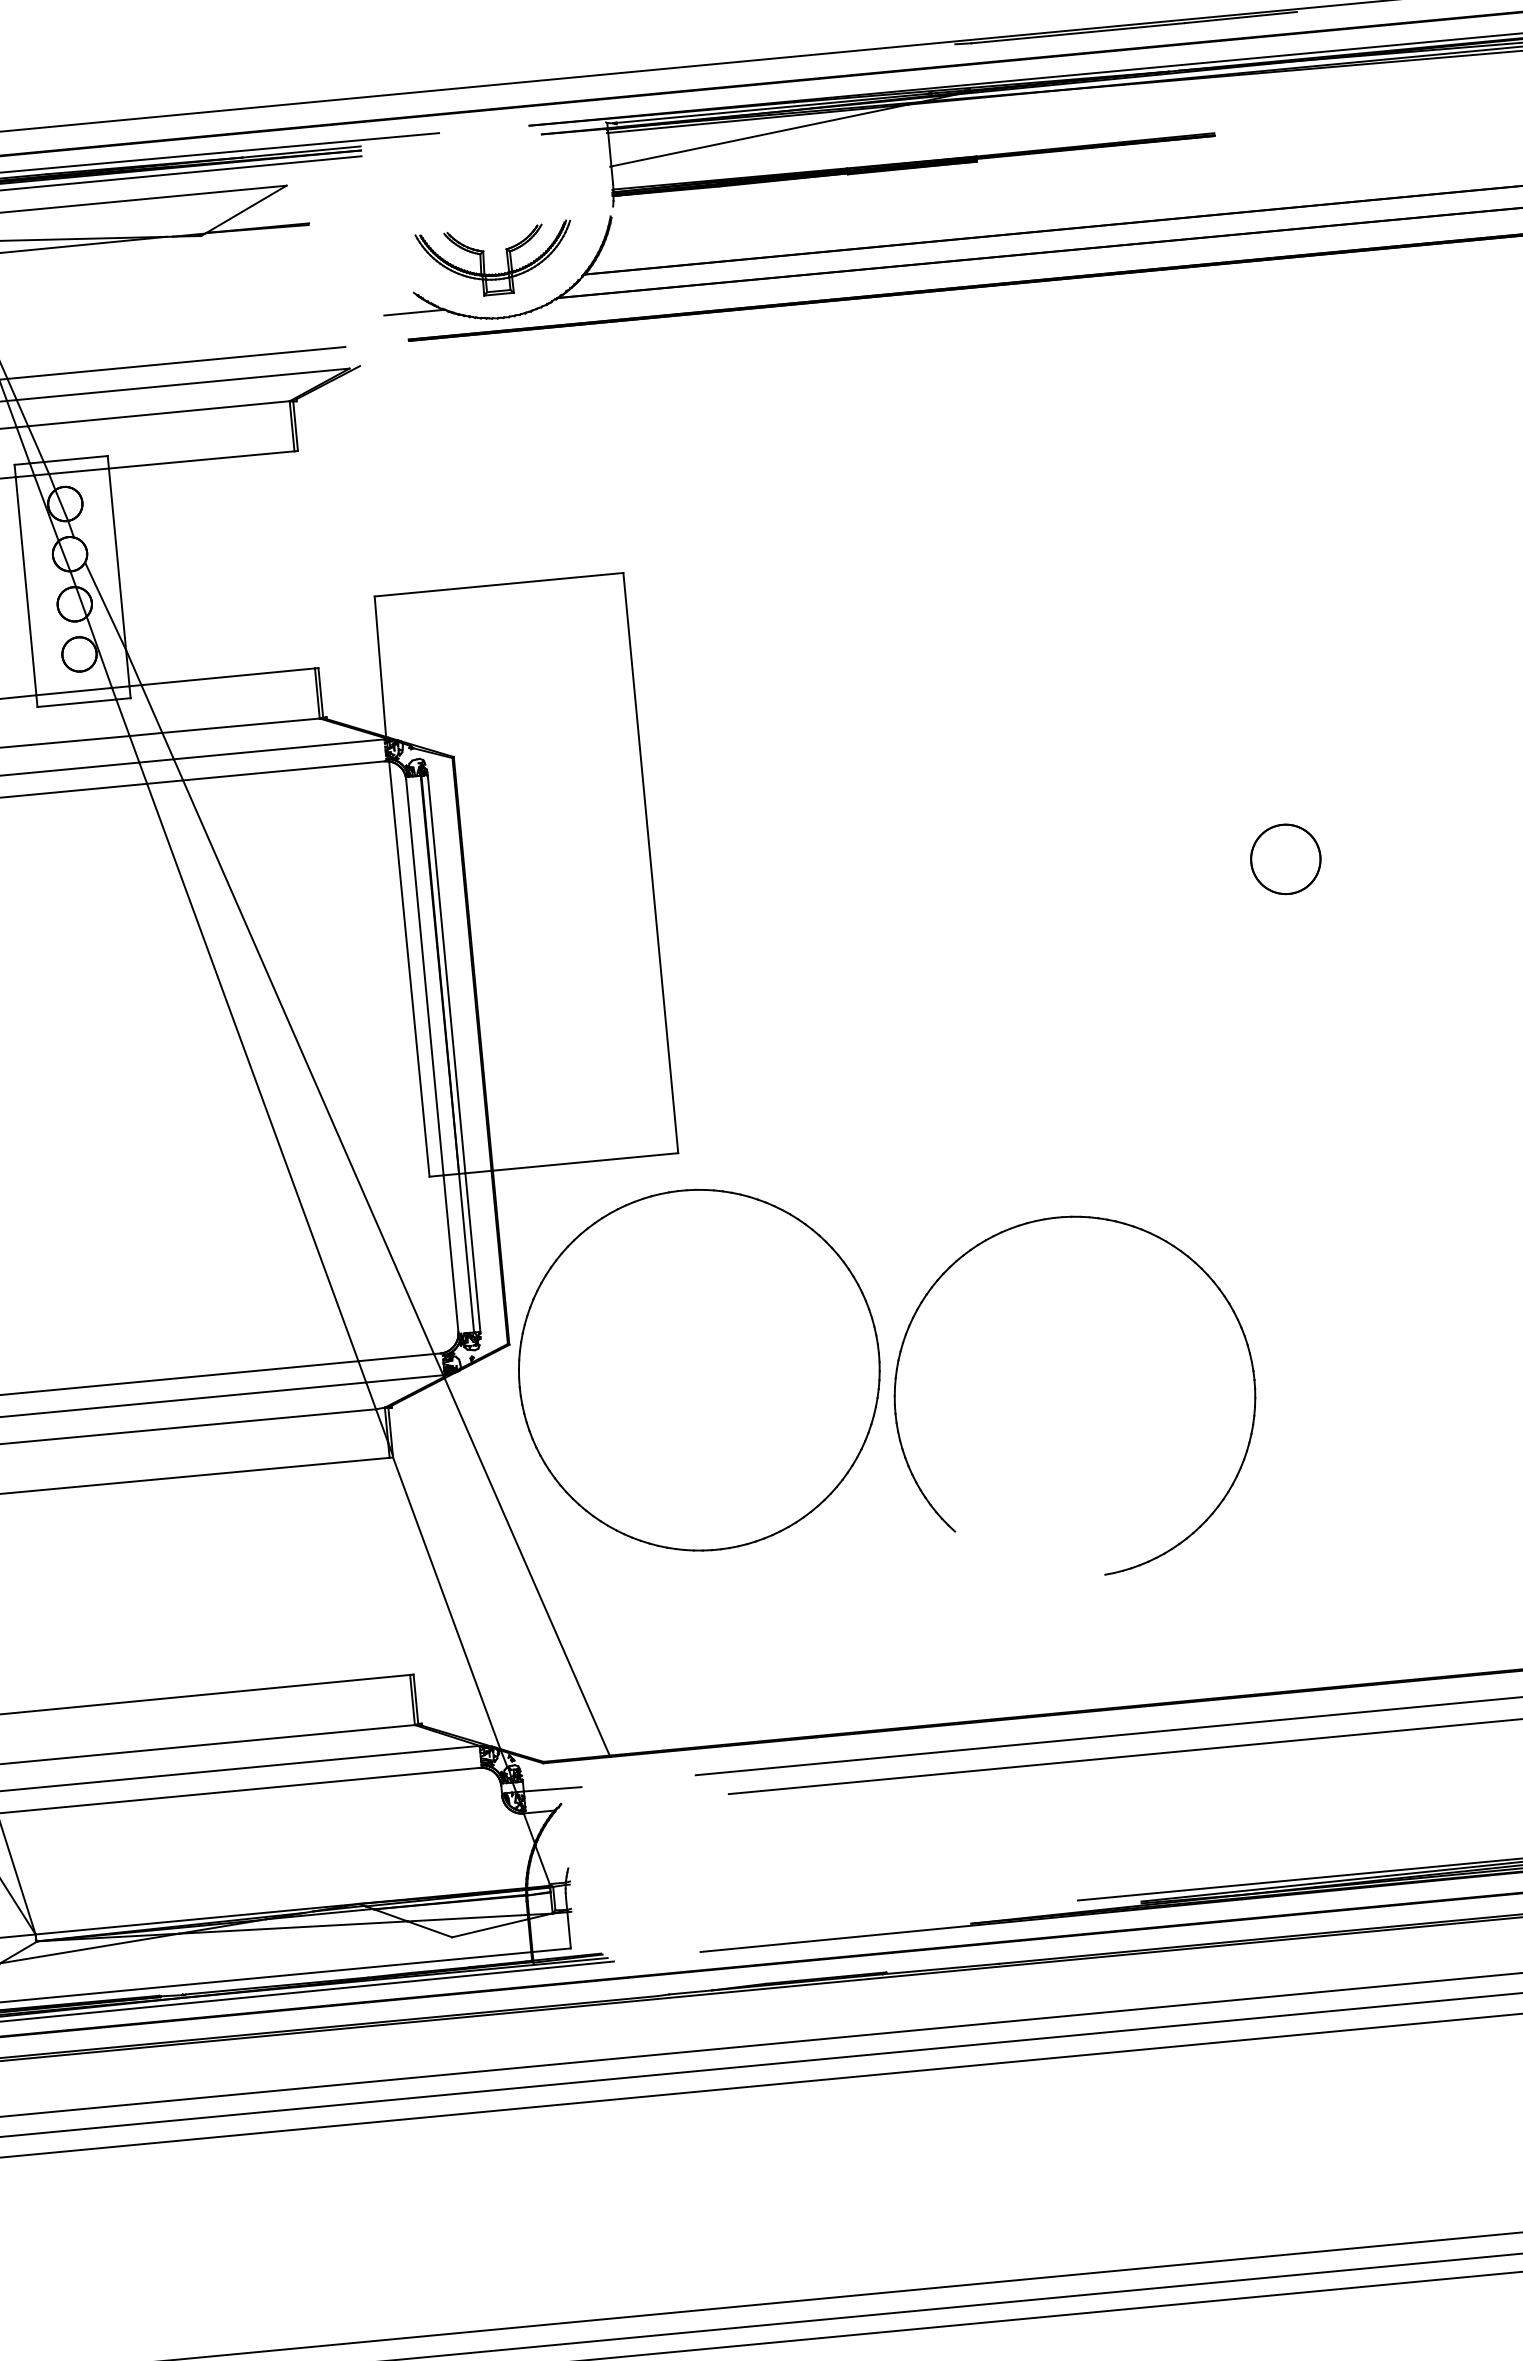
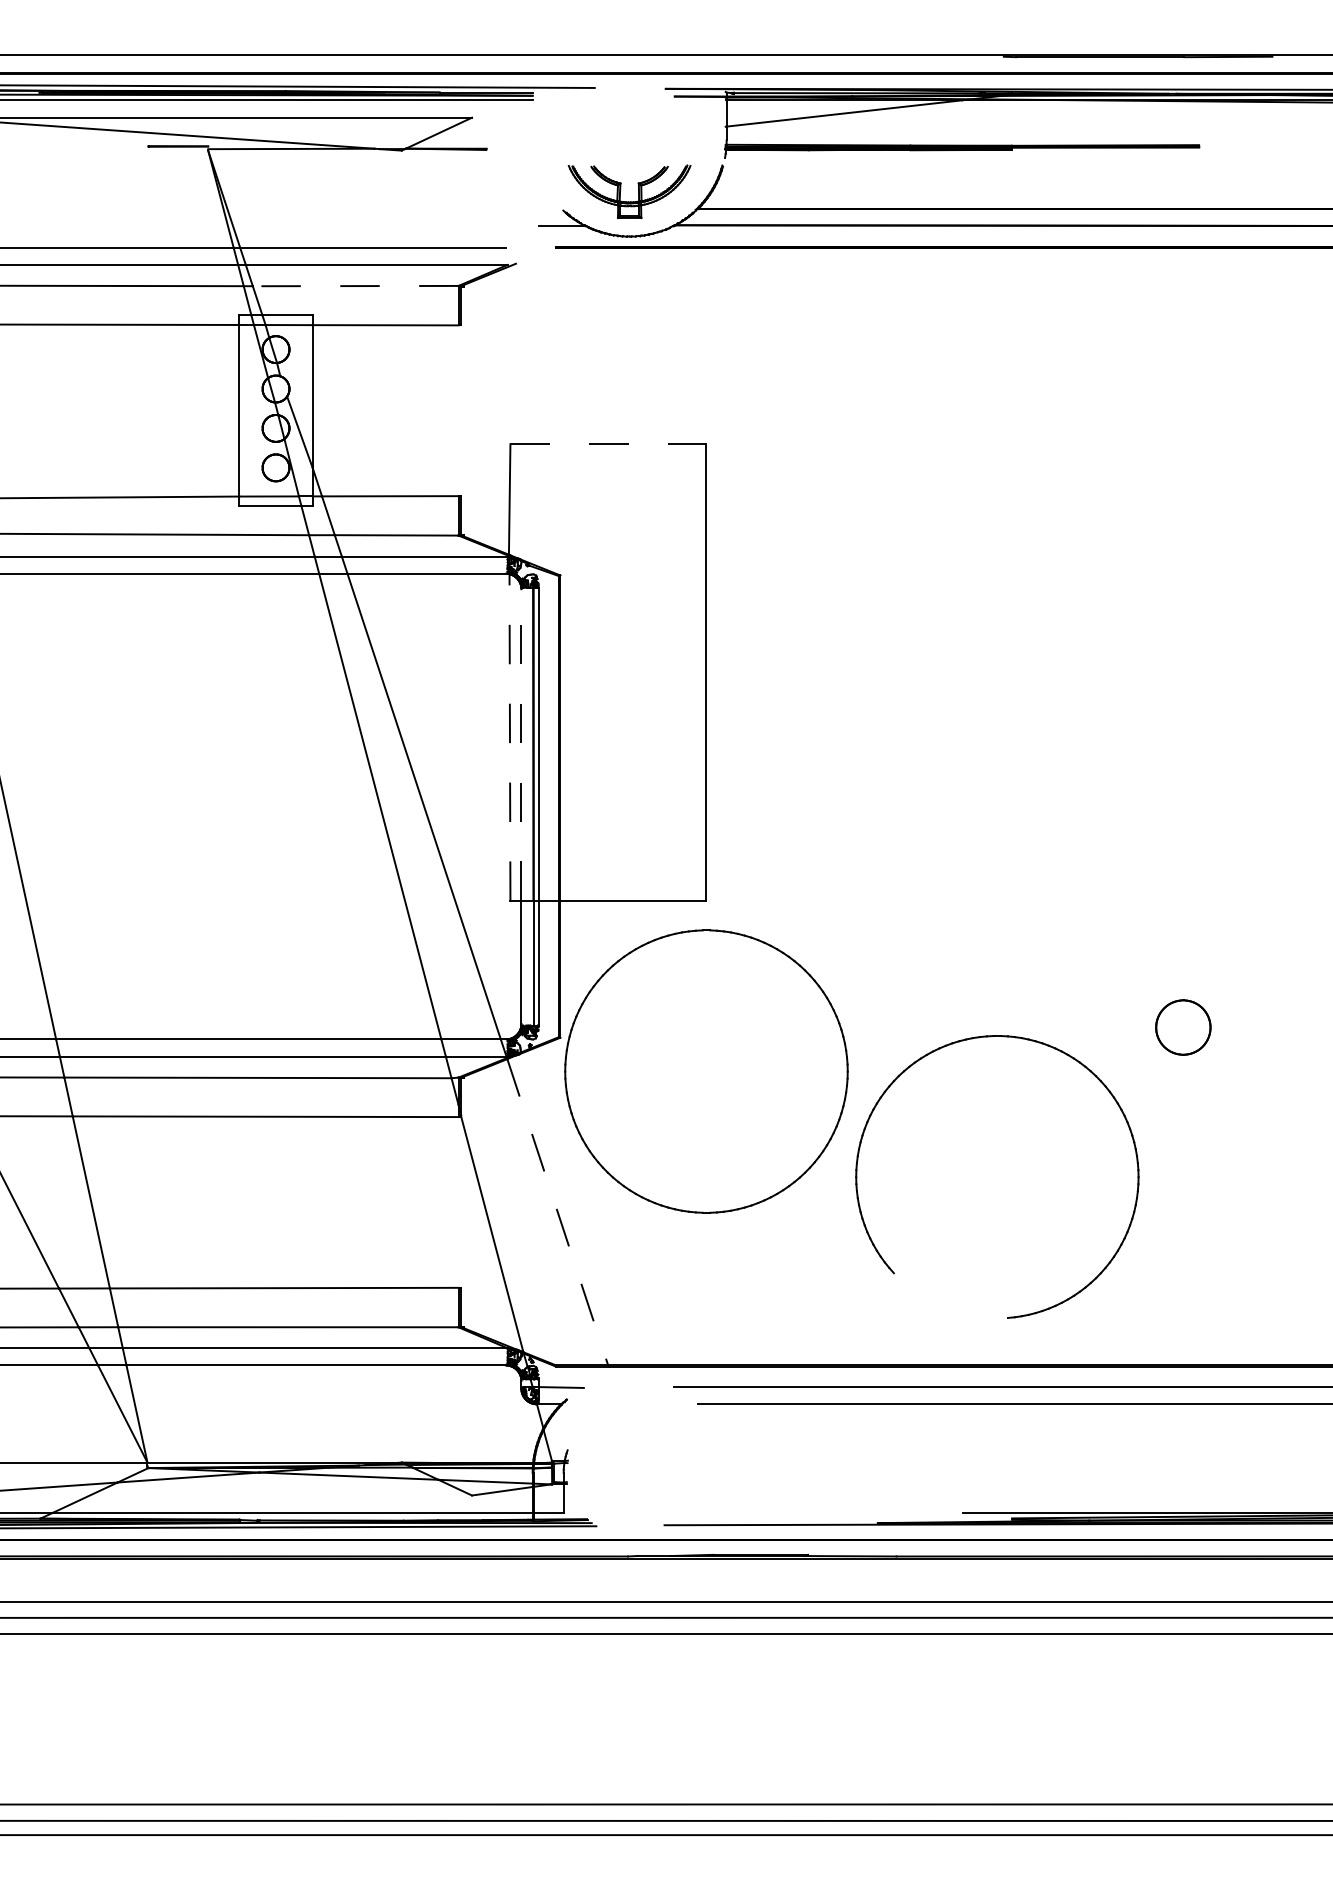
line: (158, 414) -> (355, 286), solid -> dashed
line: (499, 584) -> (608, 444), solid -> dashed
part: (1285, 859) -> (1183, 1027), moved
line: (408, 969) -> (509, 737), solid -> dashed
line: (424, 977) -> (521, 745), solid -> dashed
part: (1065, 1218) -> (1003, 1037), moved
line: (526, 1567) -> (557, 1212), solid -> dashed

